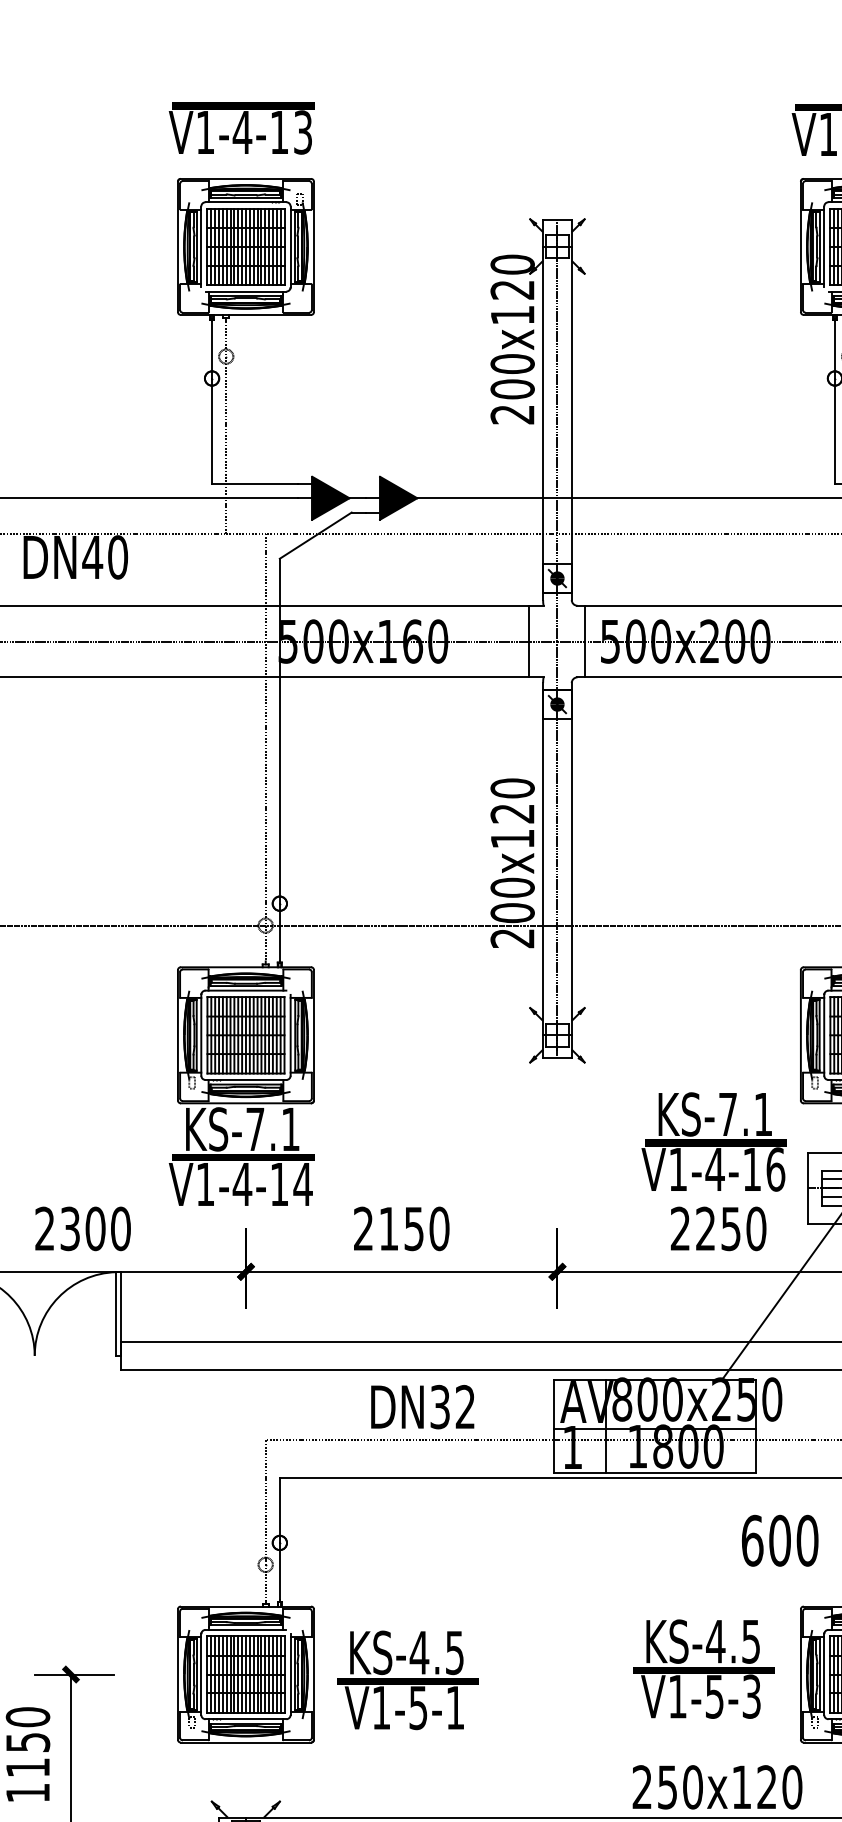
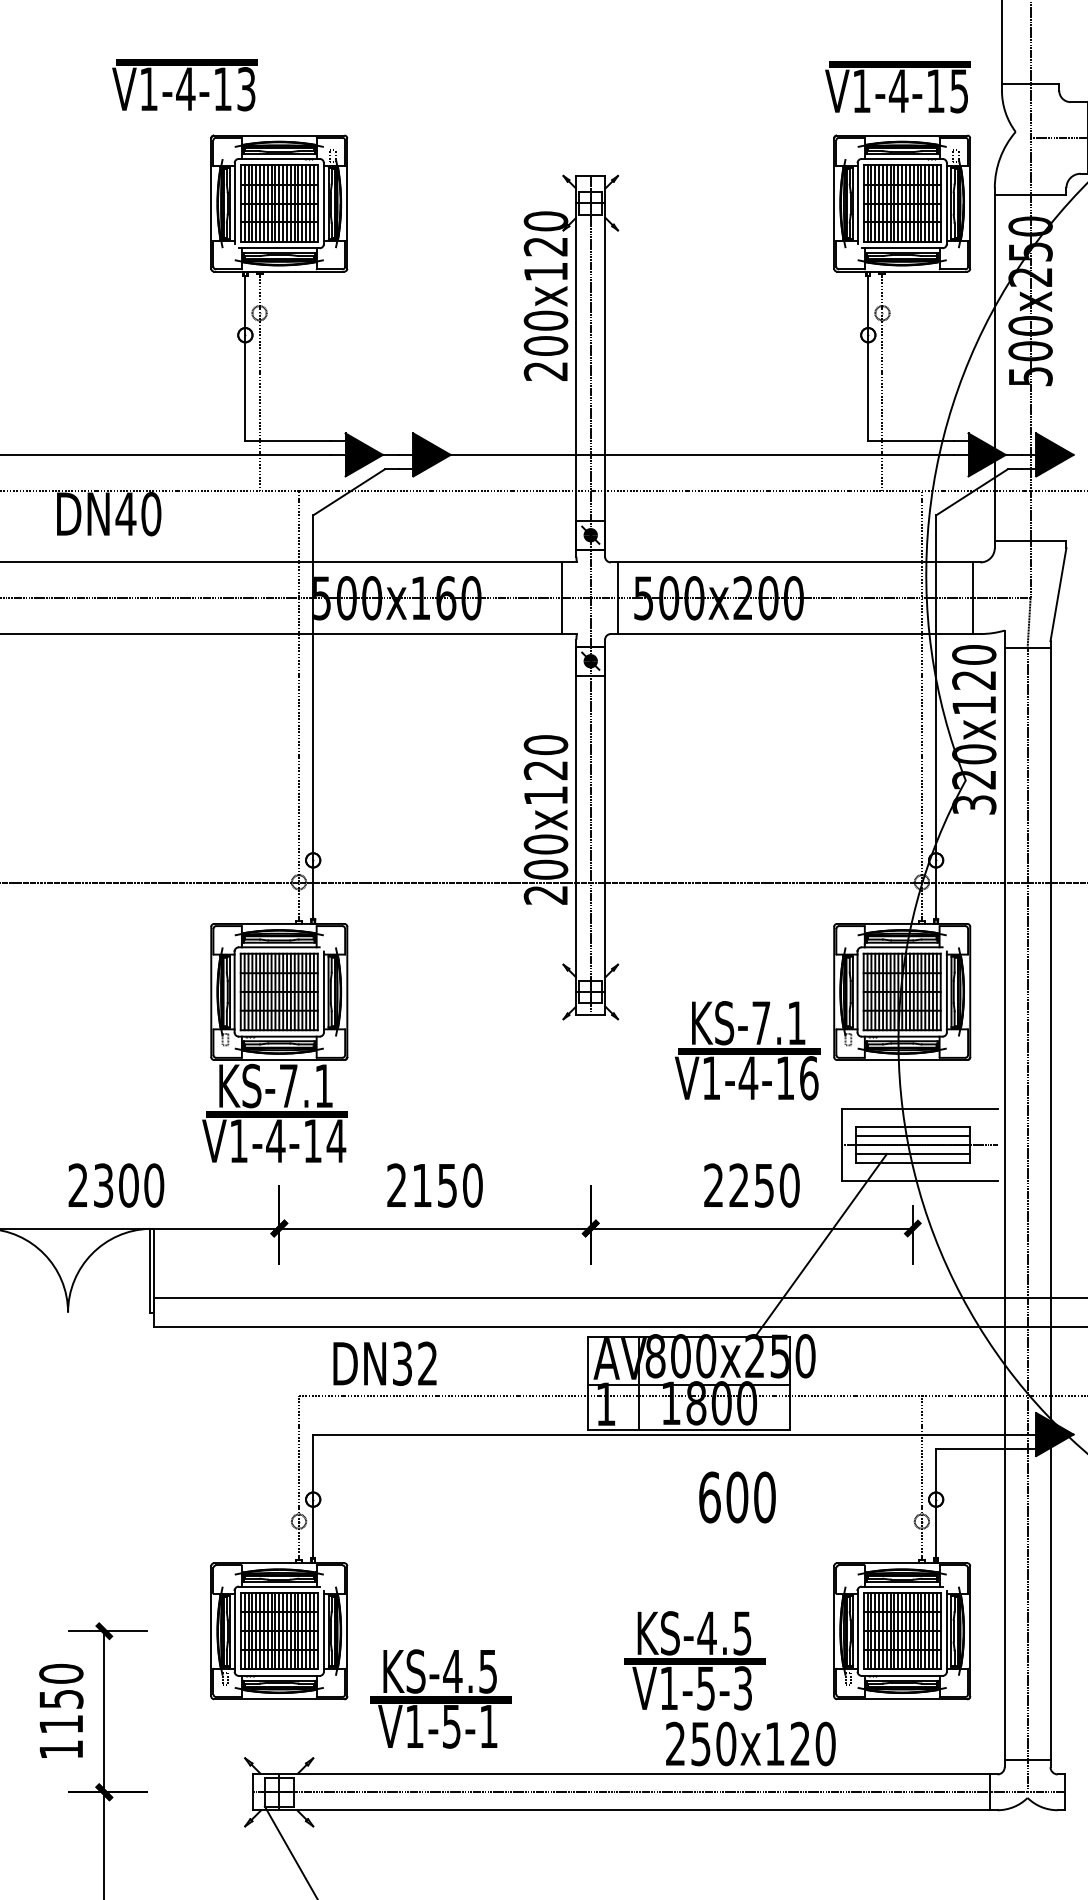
text: (241, 128) -> (184, 85), moved
text: (714, 1141) -> (747, 1050), moved
text: (422, 1406) -> (384, 1363), moved
text: (780, 1540) -> (737, 1497), moved
text: (703, 1668) -> (694, 1660), moved
text: (407, 1679) -> (440, 1698), moved

